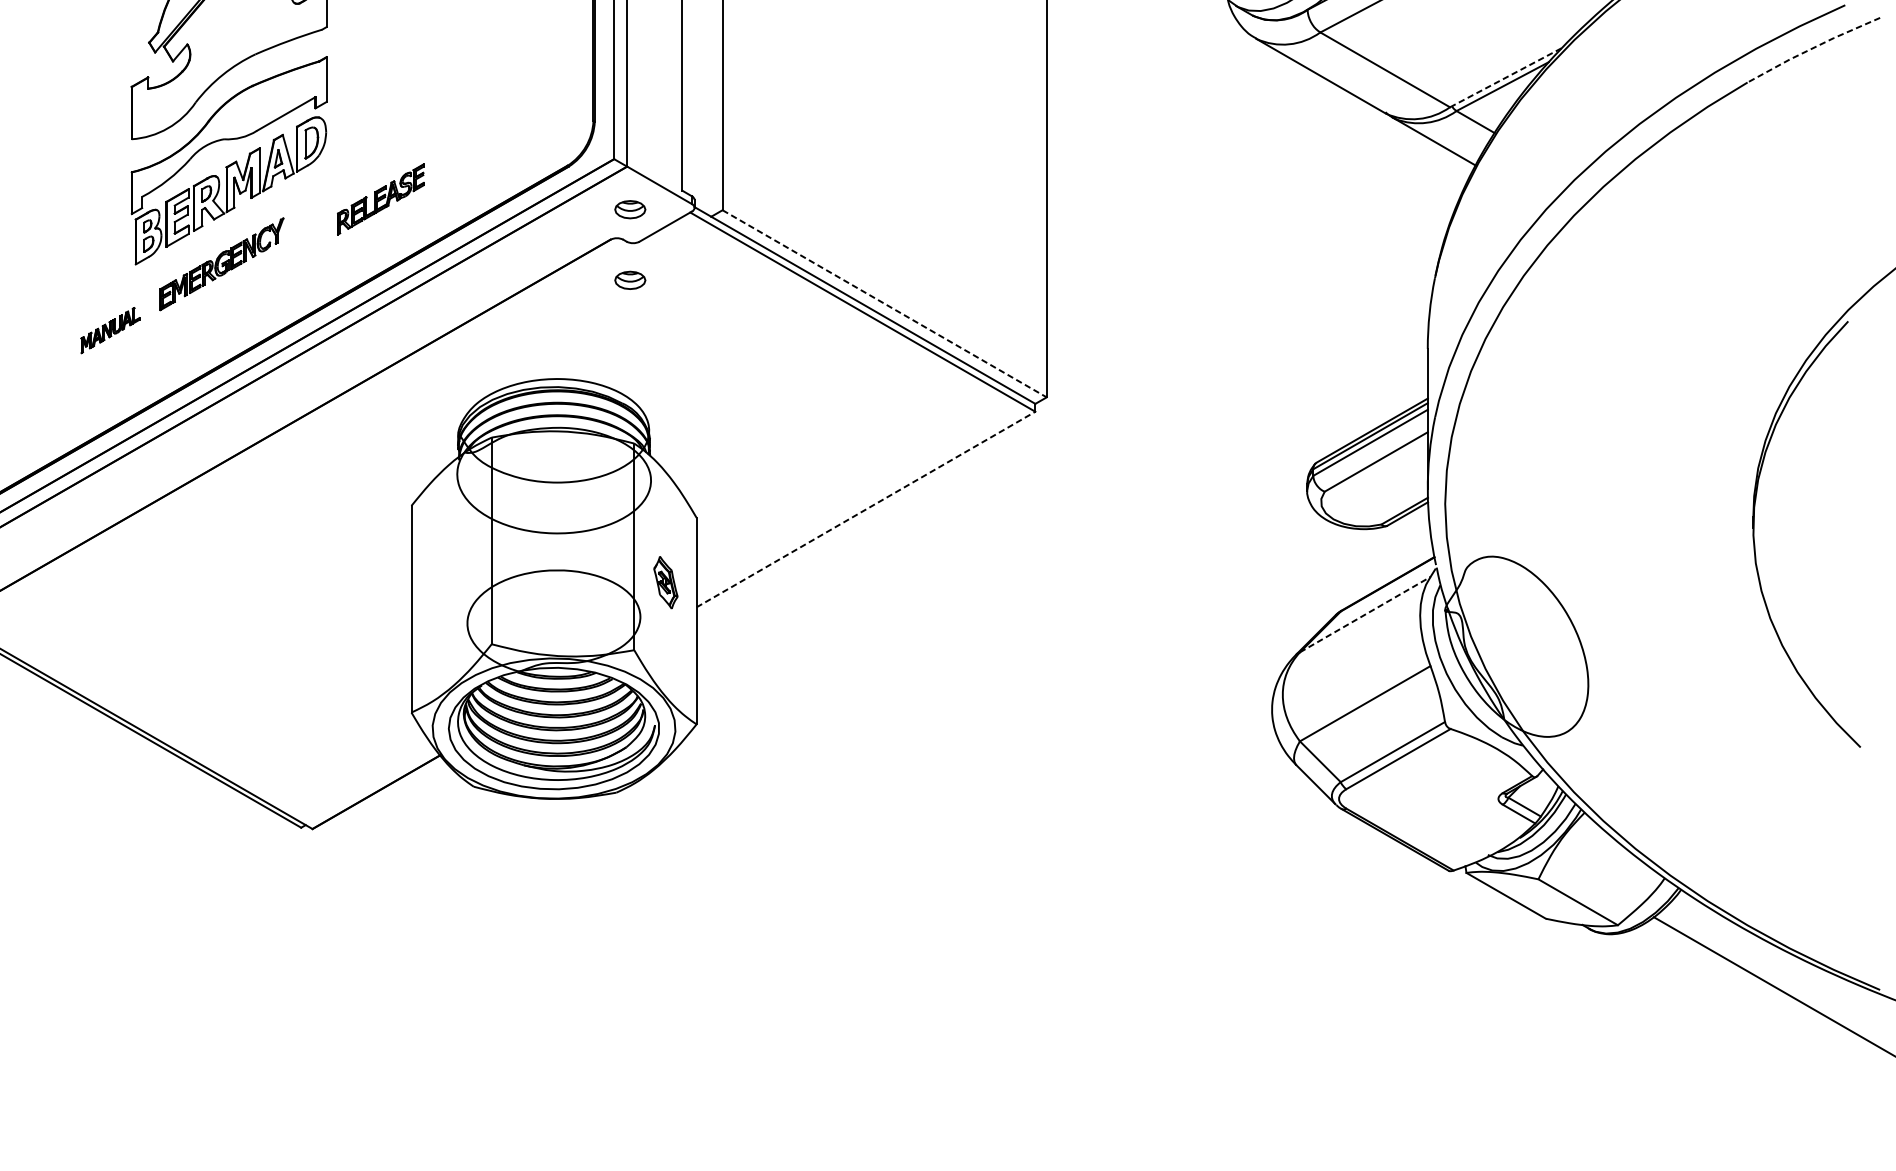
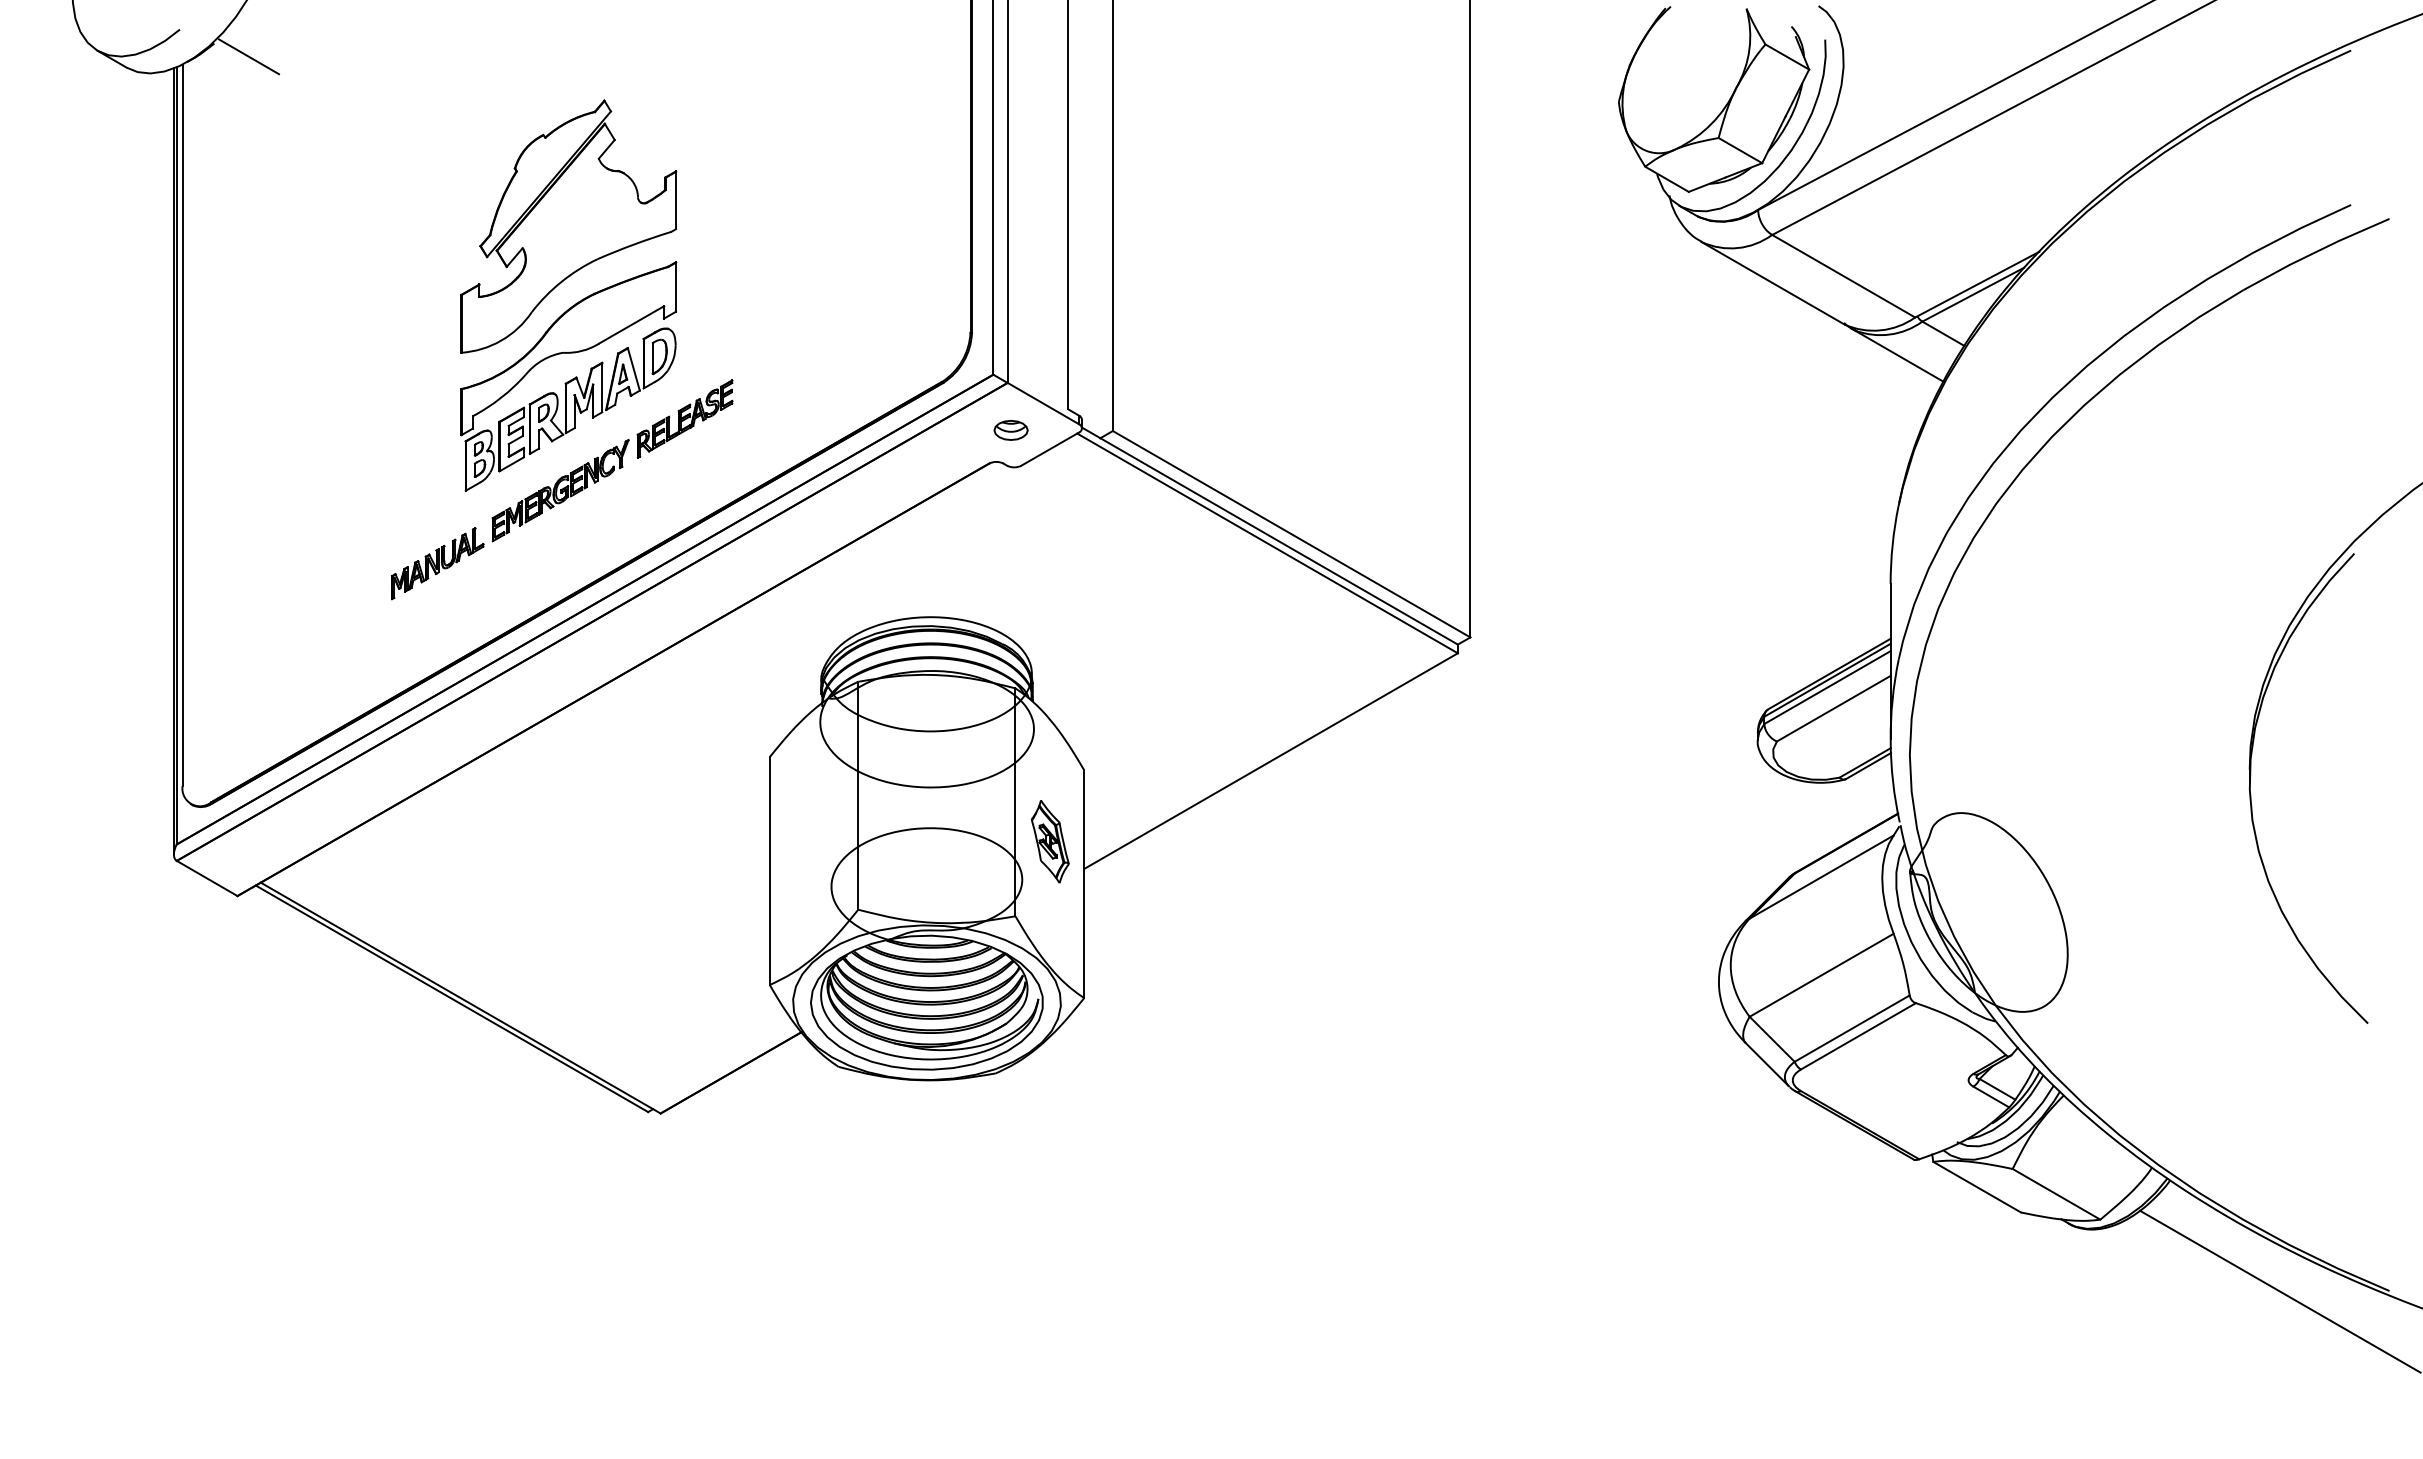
line: (1813, 48) -> (2315, 252), dashed -> solid
line: (1506, 77) -> (1977, 284), dashed -> solid
part: (380, 198) -> (684, 418), moved
part: (629, 280) -> (1010, 508), removed
line: (885, 304) -> (1292, 534), dashed -> solid
part: (110, 330) -> (437, 563), size x1.43
line: (866, 509) -> (1271, 761), dashed -> solid
part: (666, 582) -> (1050, 841), size x1.43
line: (1365, 614) -> (1822, 876), dashed -> solid

